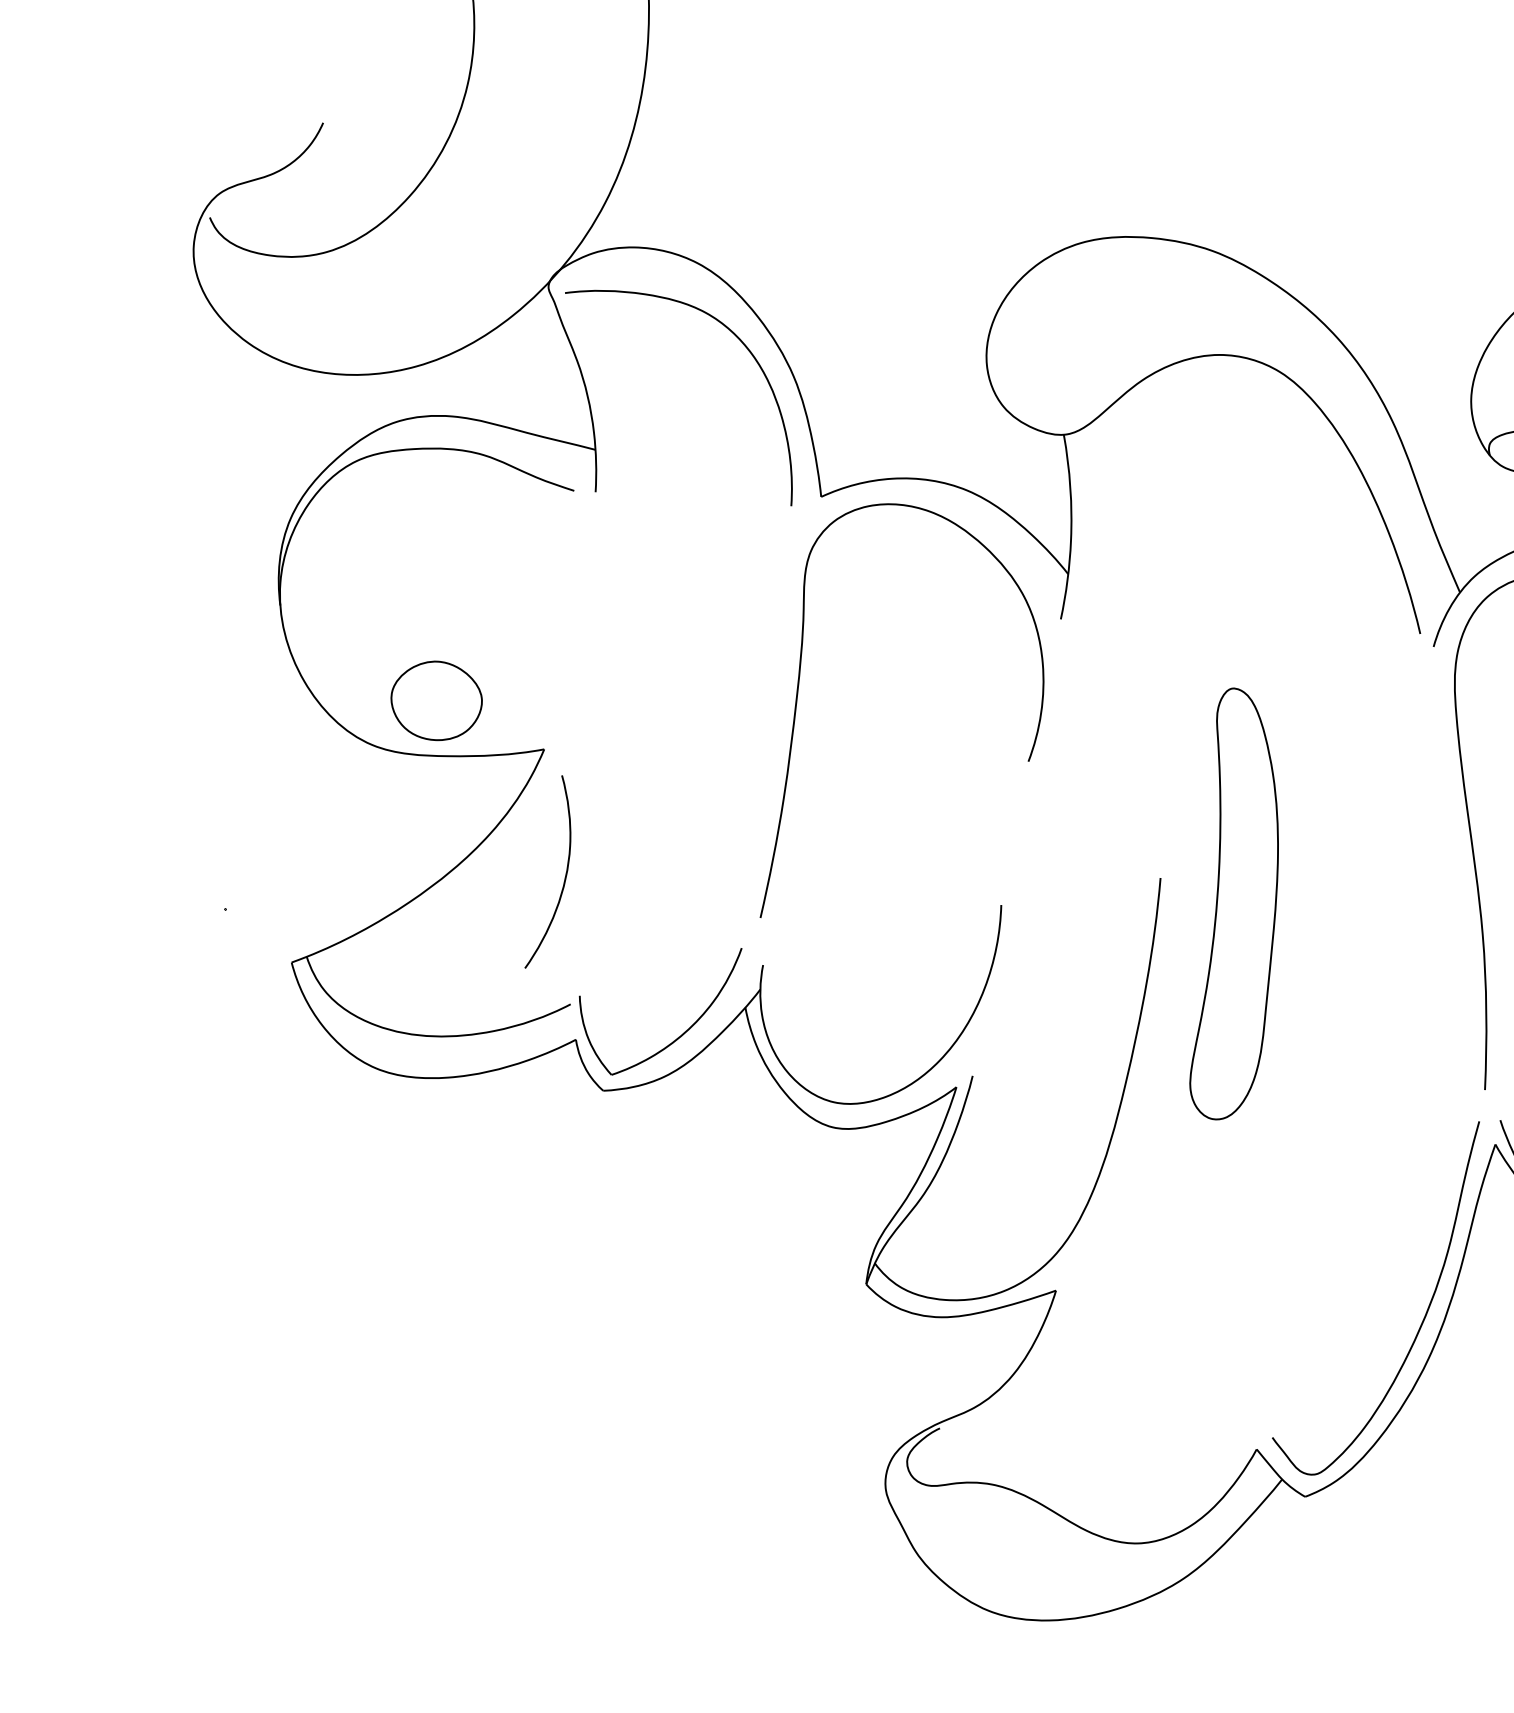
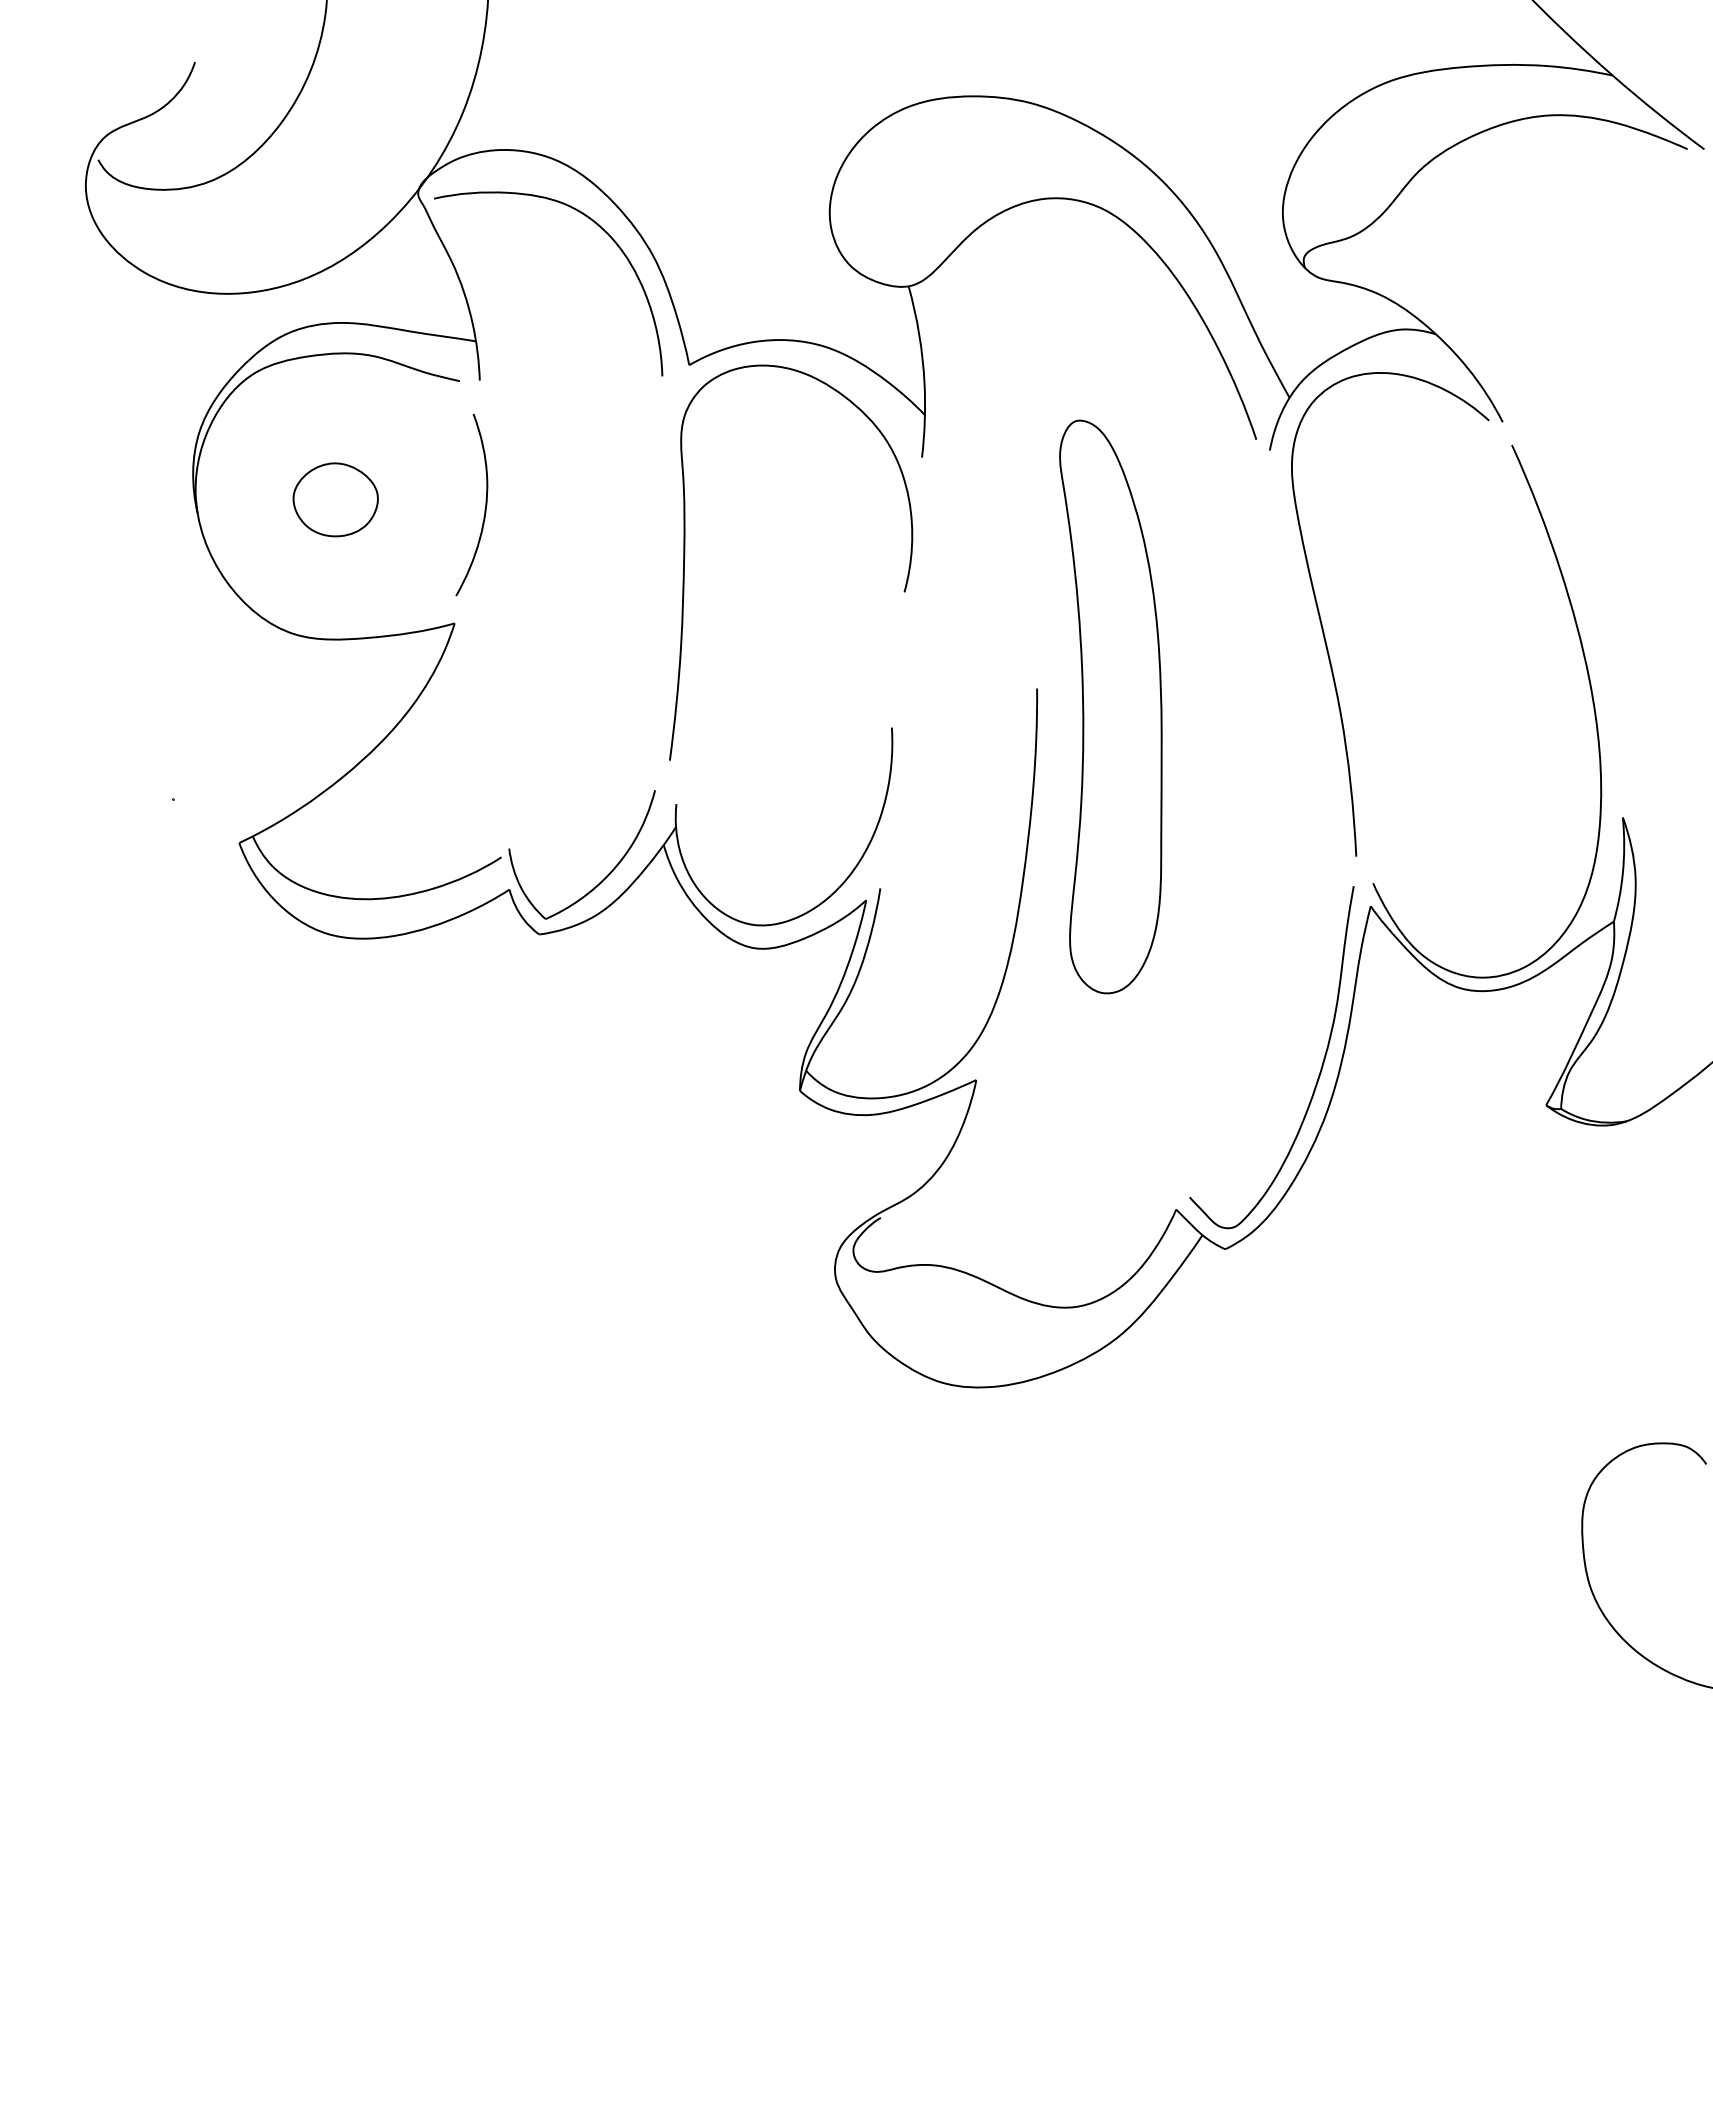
part: (436, 700) -> (335, 499), moved
curve: (564, 878) -> (484, 509), moved
part: (1237, 904) -> (1110, 706), size x1.43

